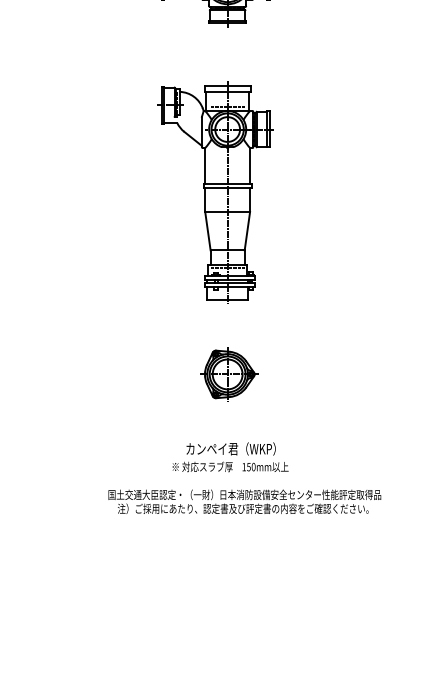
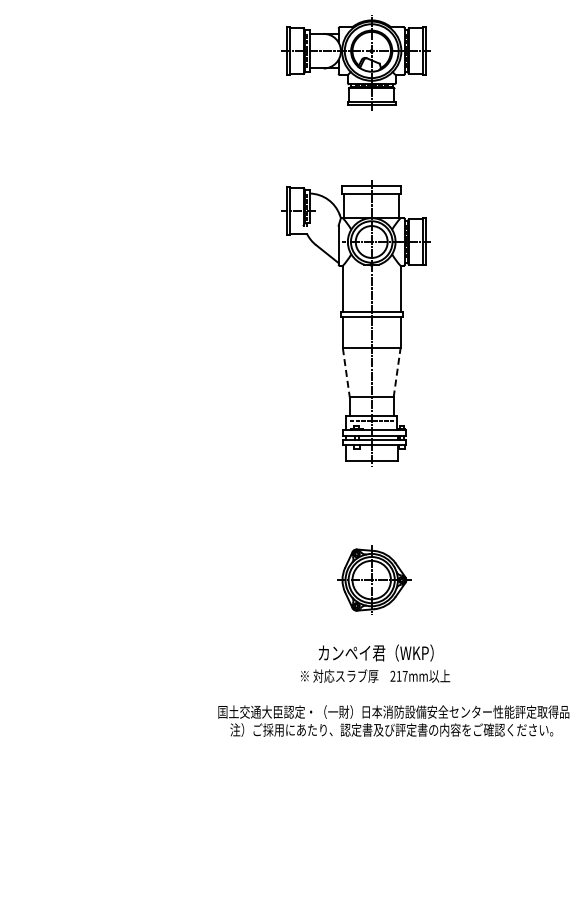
line: (227, 106) -> (371, 212), removed
line: (208, 230) -> (346, 372), solid -> dashed
line: (247, 230) -> (397, 372), solid -> dashed
part: (229, 373) -> (374, 579), moved
text: (248, 466) -> (398, 675), 150mm -> 217mm

